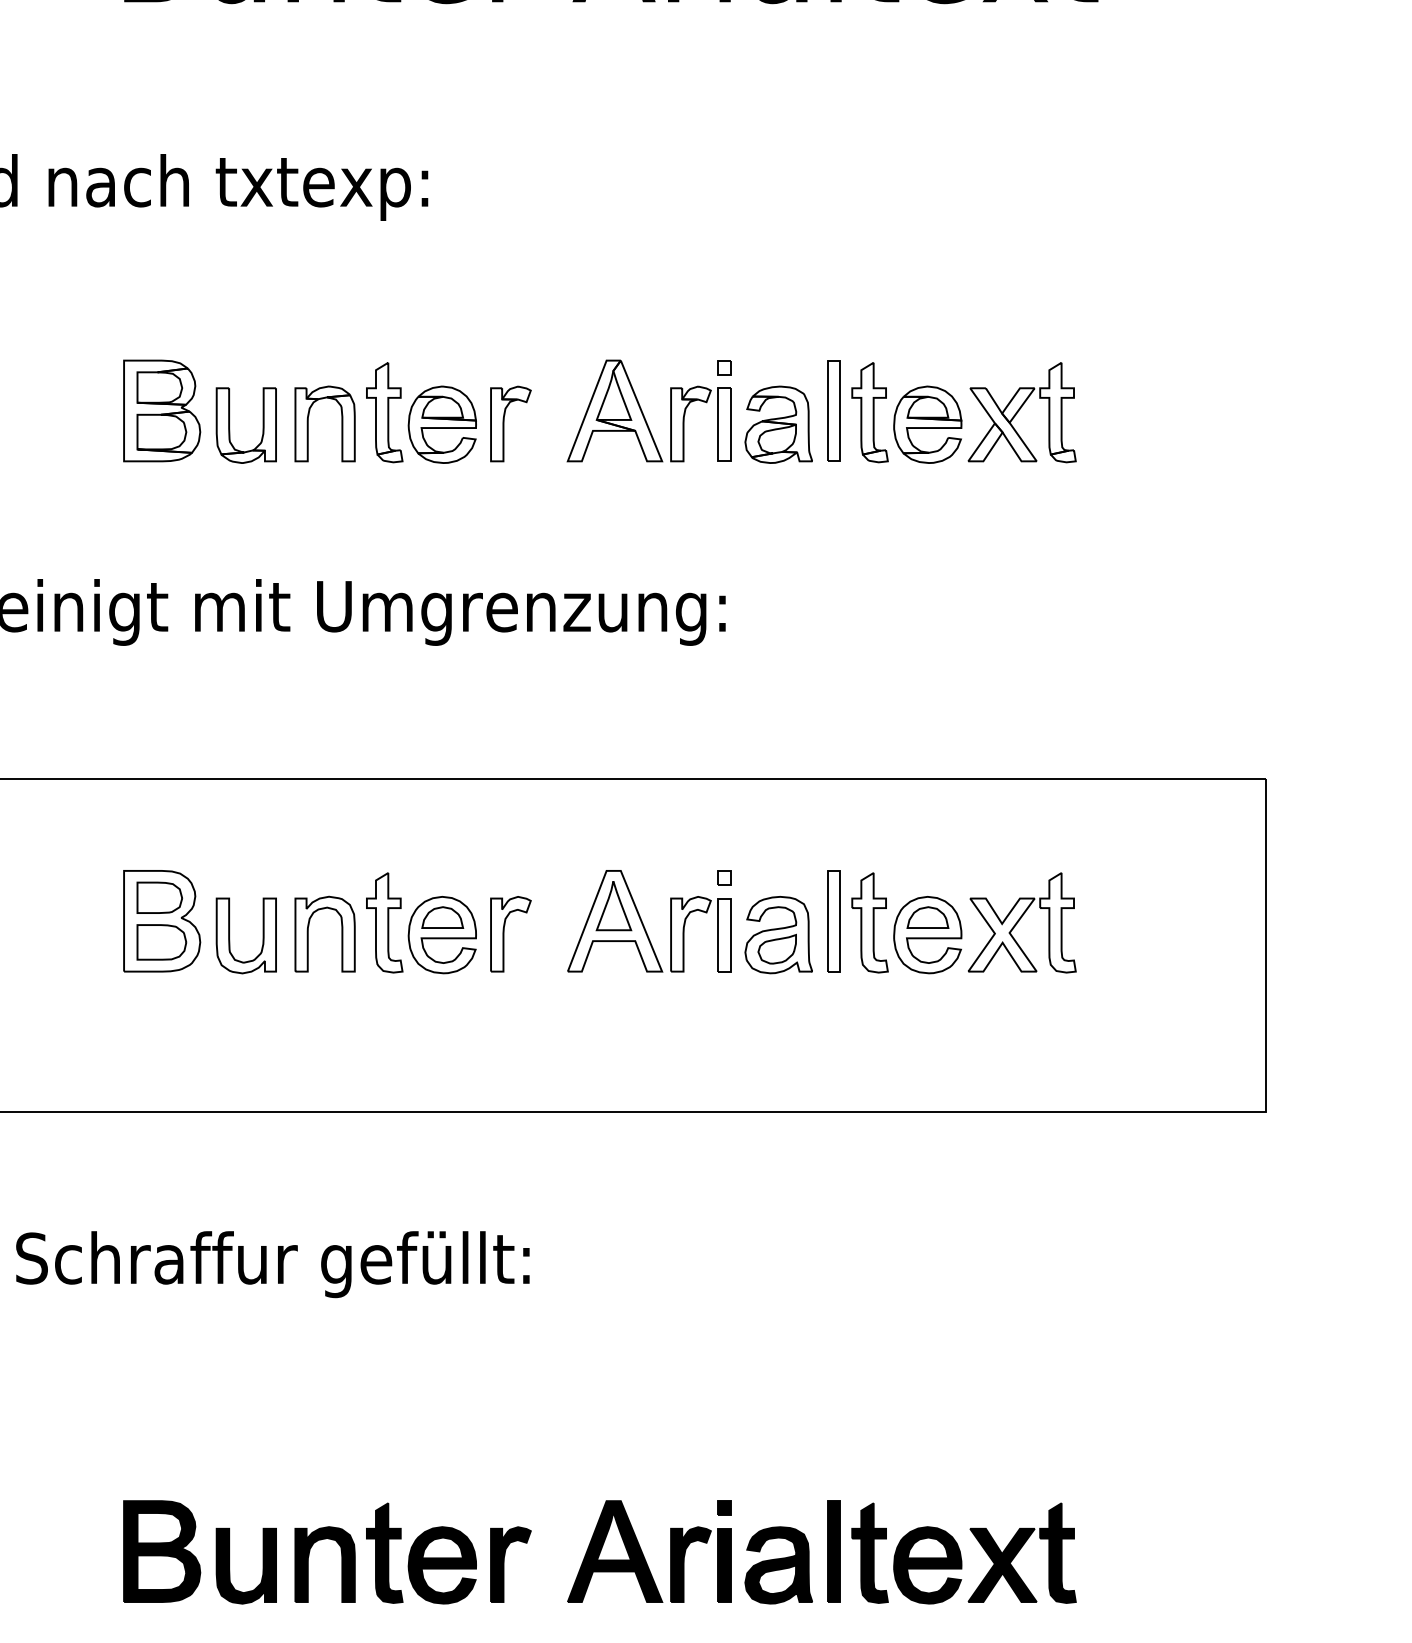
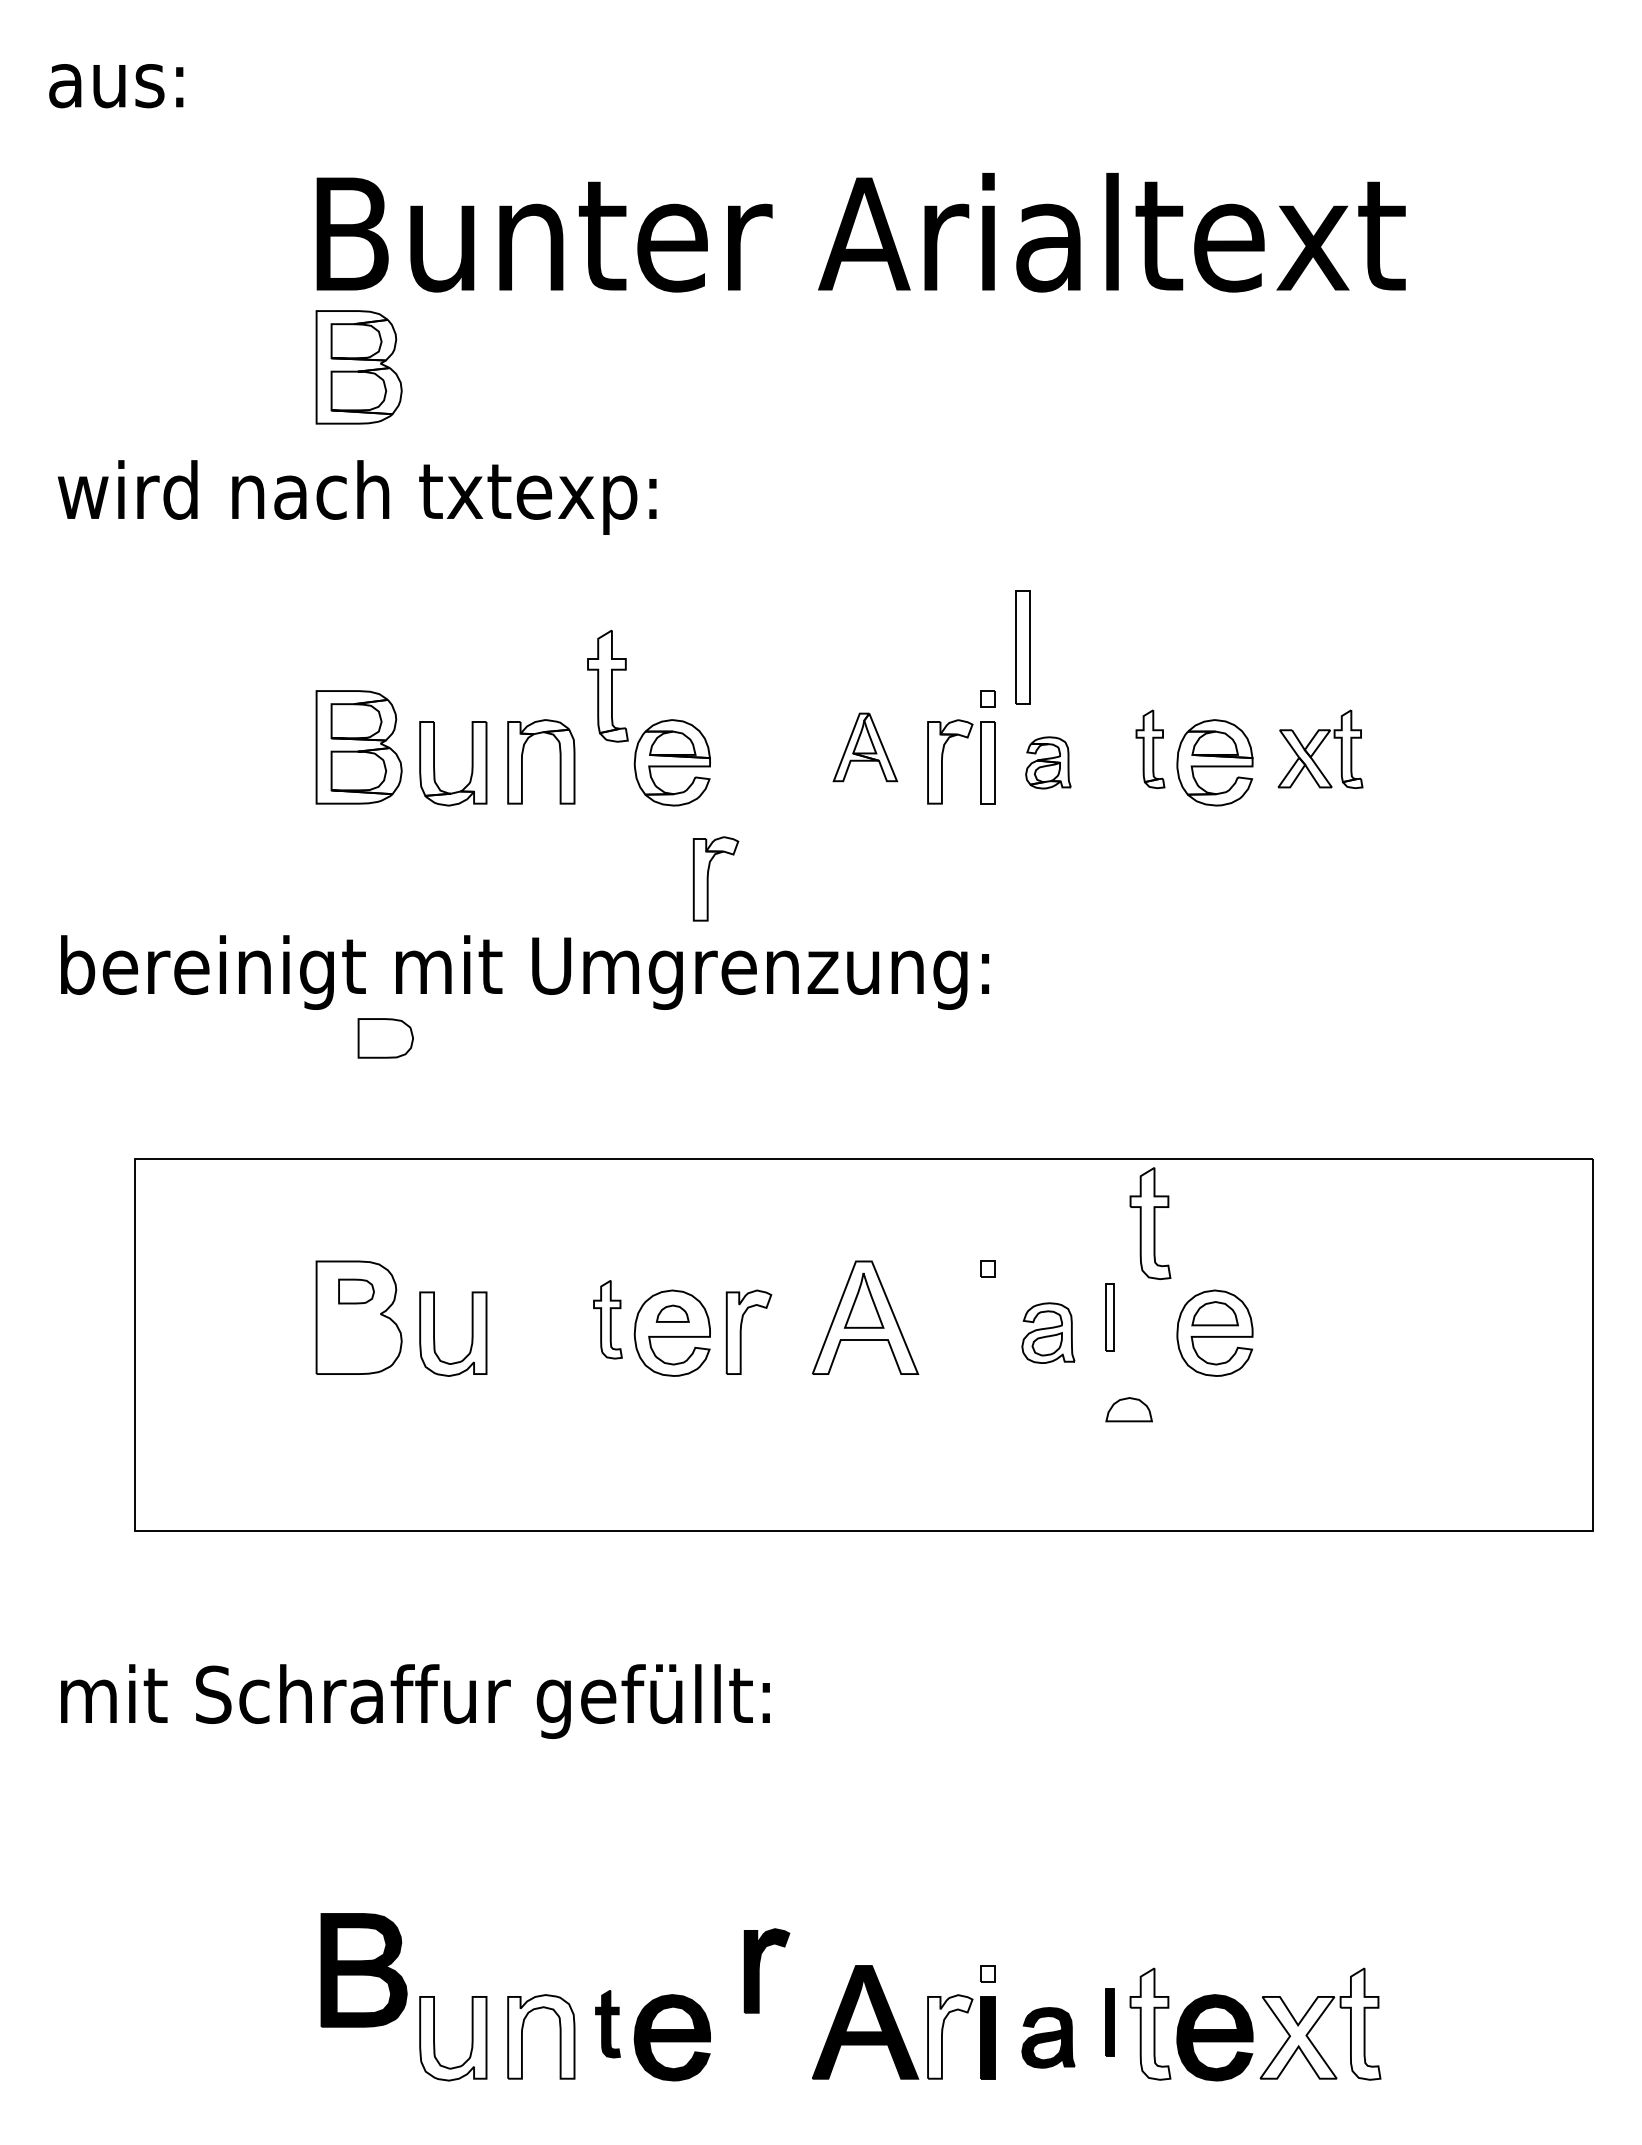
part: (161, 71) -> (358, 367), added
part: (384, 411) -> (607, 685), moved
part: (615, 411) -> (865, 747), size x0.6
part: (833, 411) -> (1022, 647), moved
part: (870, 412) -> (1150, 749), size x0.7
part: (1022, 412) -> (1320, 749), size x0.7
part: (504, 423) -> (708, 878), moved
part: (778, 424) -> (1048, 762), size x0.6
part: (159, 897) -> (356, 1291), size x0.7
part: (442, 917) -> (672, 1313), size x0.7
part: (833, 921) -> (1109, 1317), size x0.6
part: (384, 922) -> (607, 1319), size x0.7
part: (870, 922) -> (1150, 1223), moved
part: (1022, 922) -> (1320, 1319), removed
part: (684, 929) -> (943, 1326), removed
part: (341, 933) -> (559, 1331), removed
part: (778, 934) -> (1048, 1332), size x0.7
part: (161, 942) -> (385, 1038), moved
part: (850, 1003) -> (1128, 1409), added
fill: (724, 1507) -> (987, 1973), removed
part: (161, 1551) -> (363, 1970), moved
part: (833, 1551) -> (1109, 2022), size x0.6
part: (384, 1552) -> (607, 2023), size x0.6
fill: (870, 1552) -> (1150, 2023), removed
fill: (1057, 1552) -> (1360, 2023), removed
fill: (325, 1564) -> (541, 2036), removed
part: (504, 1564) -> (759, 1970), moved
fill: (691, 1564) -> (950, 2036), removed
part: (778, 1565) -> (1048, 2037), size x0.7
fill: (1002, 1565) -> (1298, 2037), removed
fill: (246, 1566) -> (453, 2038), removed

